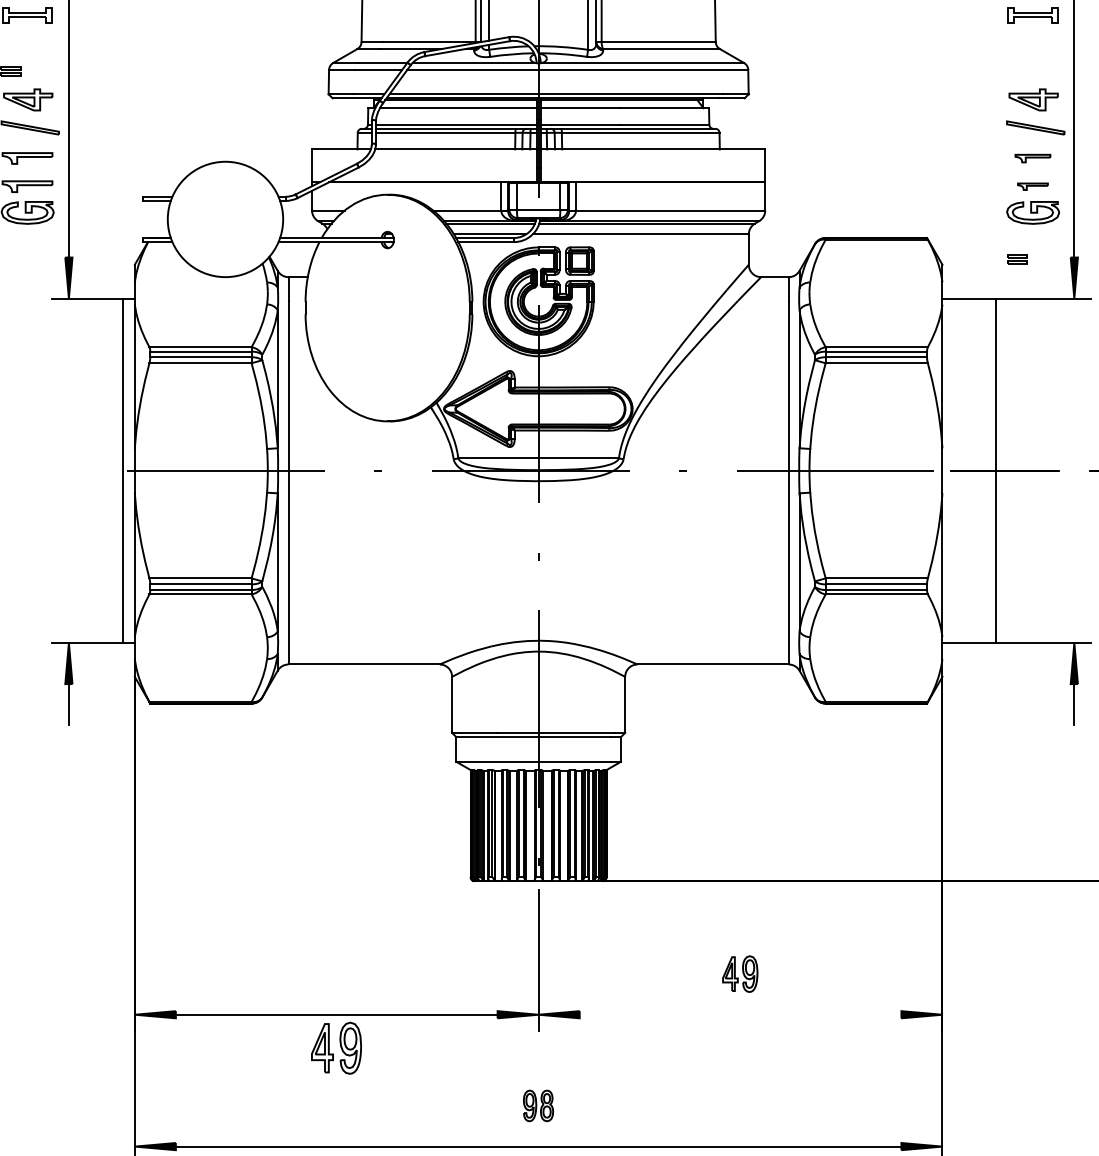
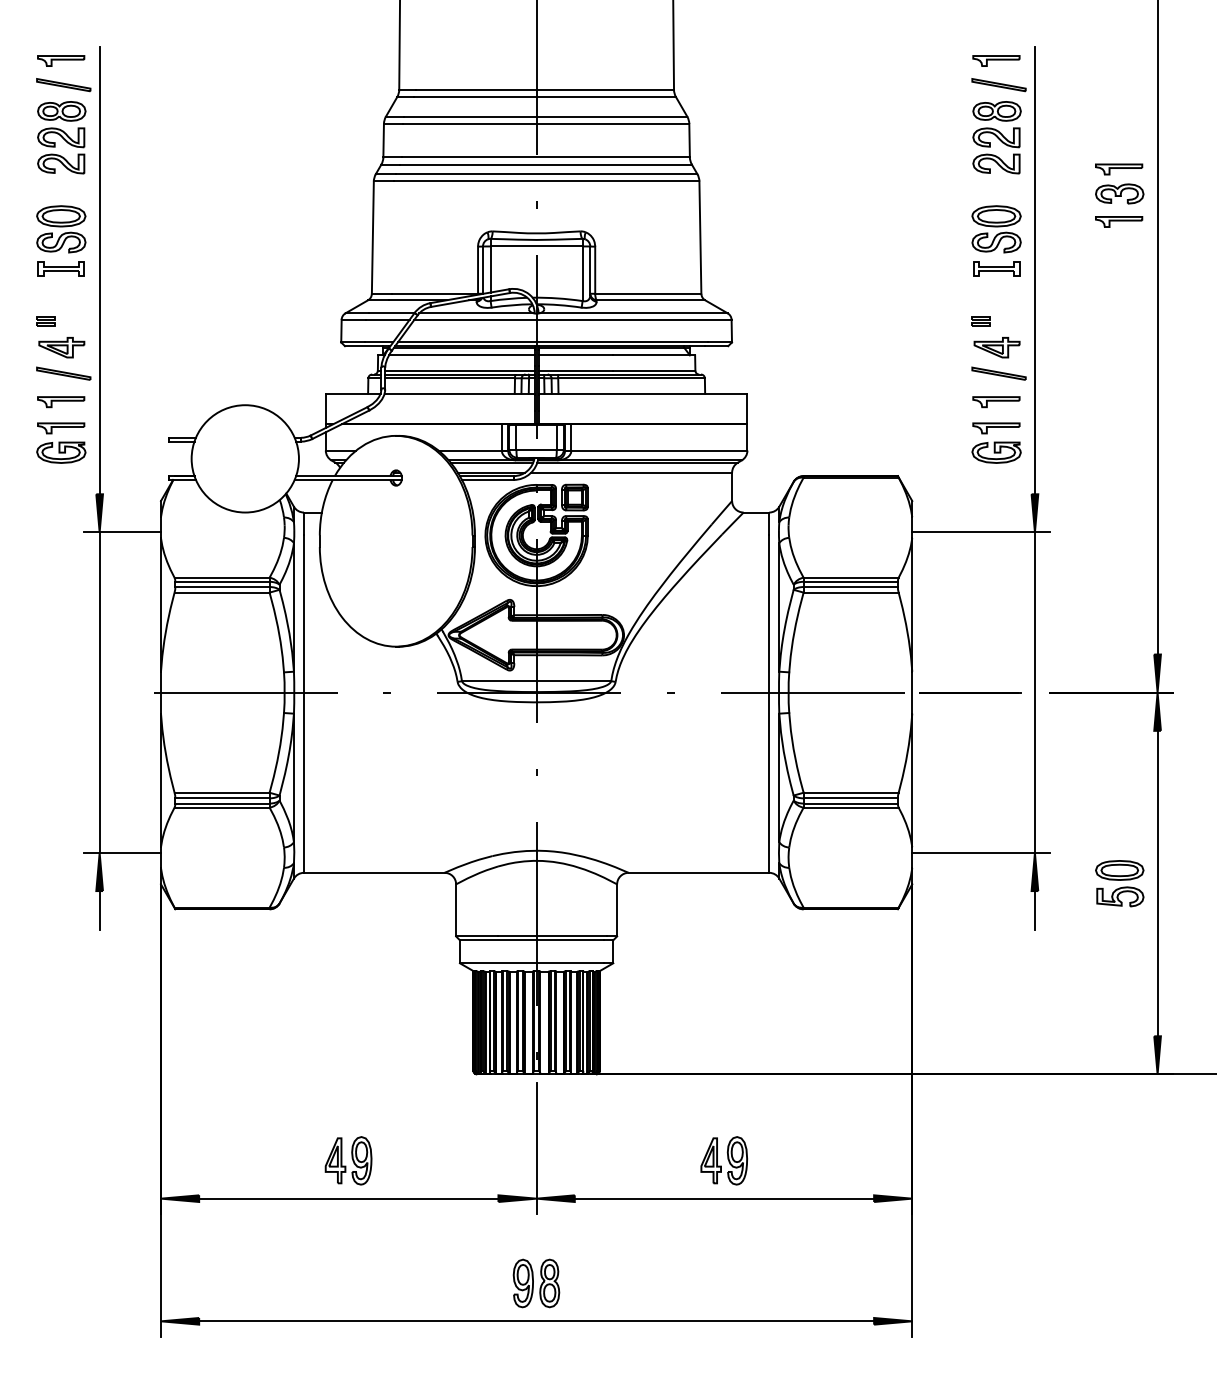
part: (1033, 158) -> (996, 402), size x1.43
part: (1033, 186) -> (996, 428), size x1.67
part: (1016, 259) -> (980, 321), moved
line: (122, 470) -> (99, 692), moved
line: (995, 470) -> (1034, 692), moved
part: (739, 973) -> (723, 1160), size x1.43
line: (740, 1014) -> (724, 1198), added
part: (336, 1047) -> (348, 1160), moved
part: (538, 1105) -> (536, 1283), size x1.67

